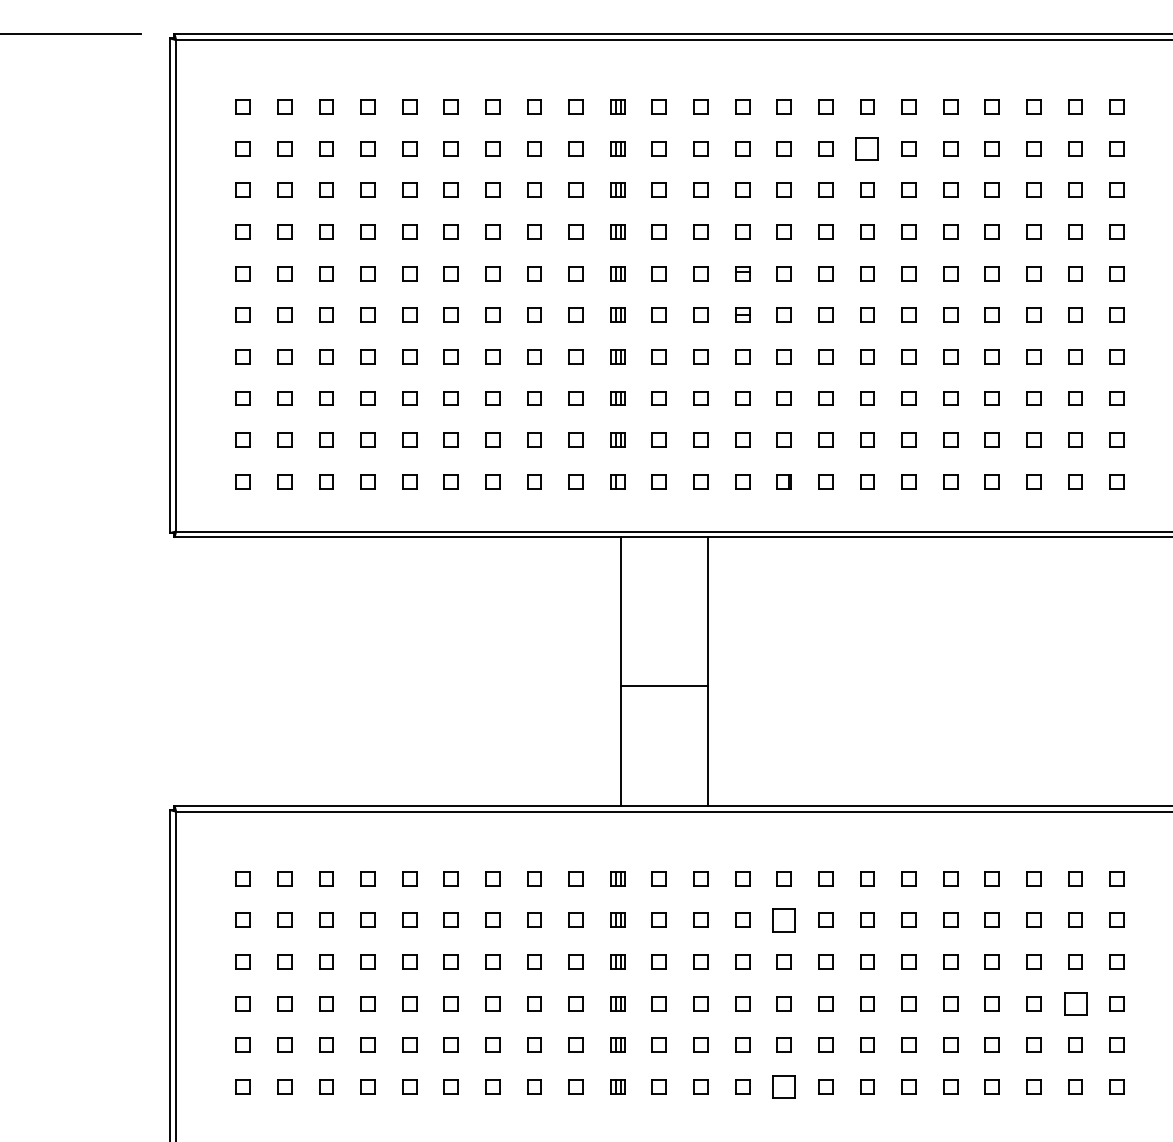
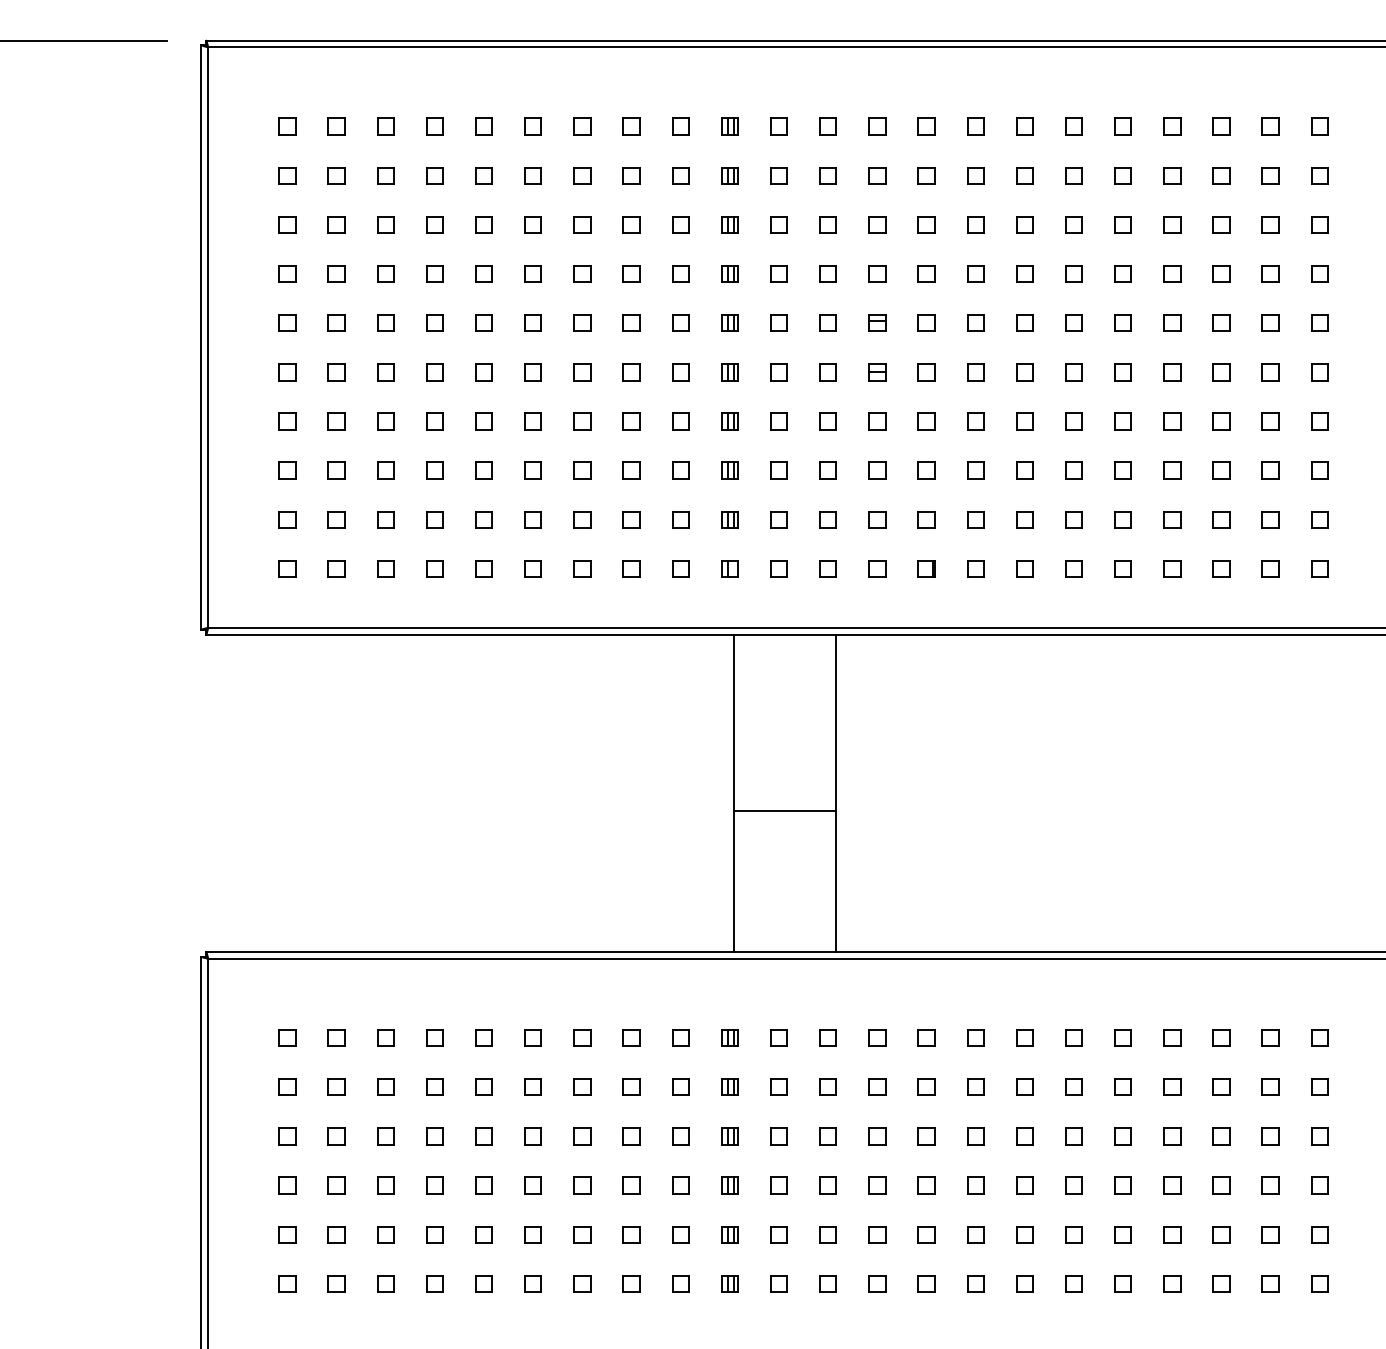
part: (867, 148) -> (1024, 175), size x0.62
part: (784, 919) -> (926, 1086), size x0.62
part: (1075, 1003) -> (1270, 1185), size x0.62
part: (784, 1086) -> (926, 1283), size x0.62

